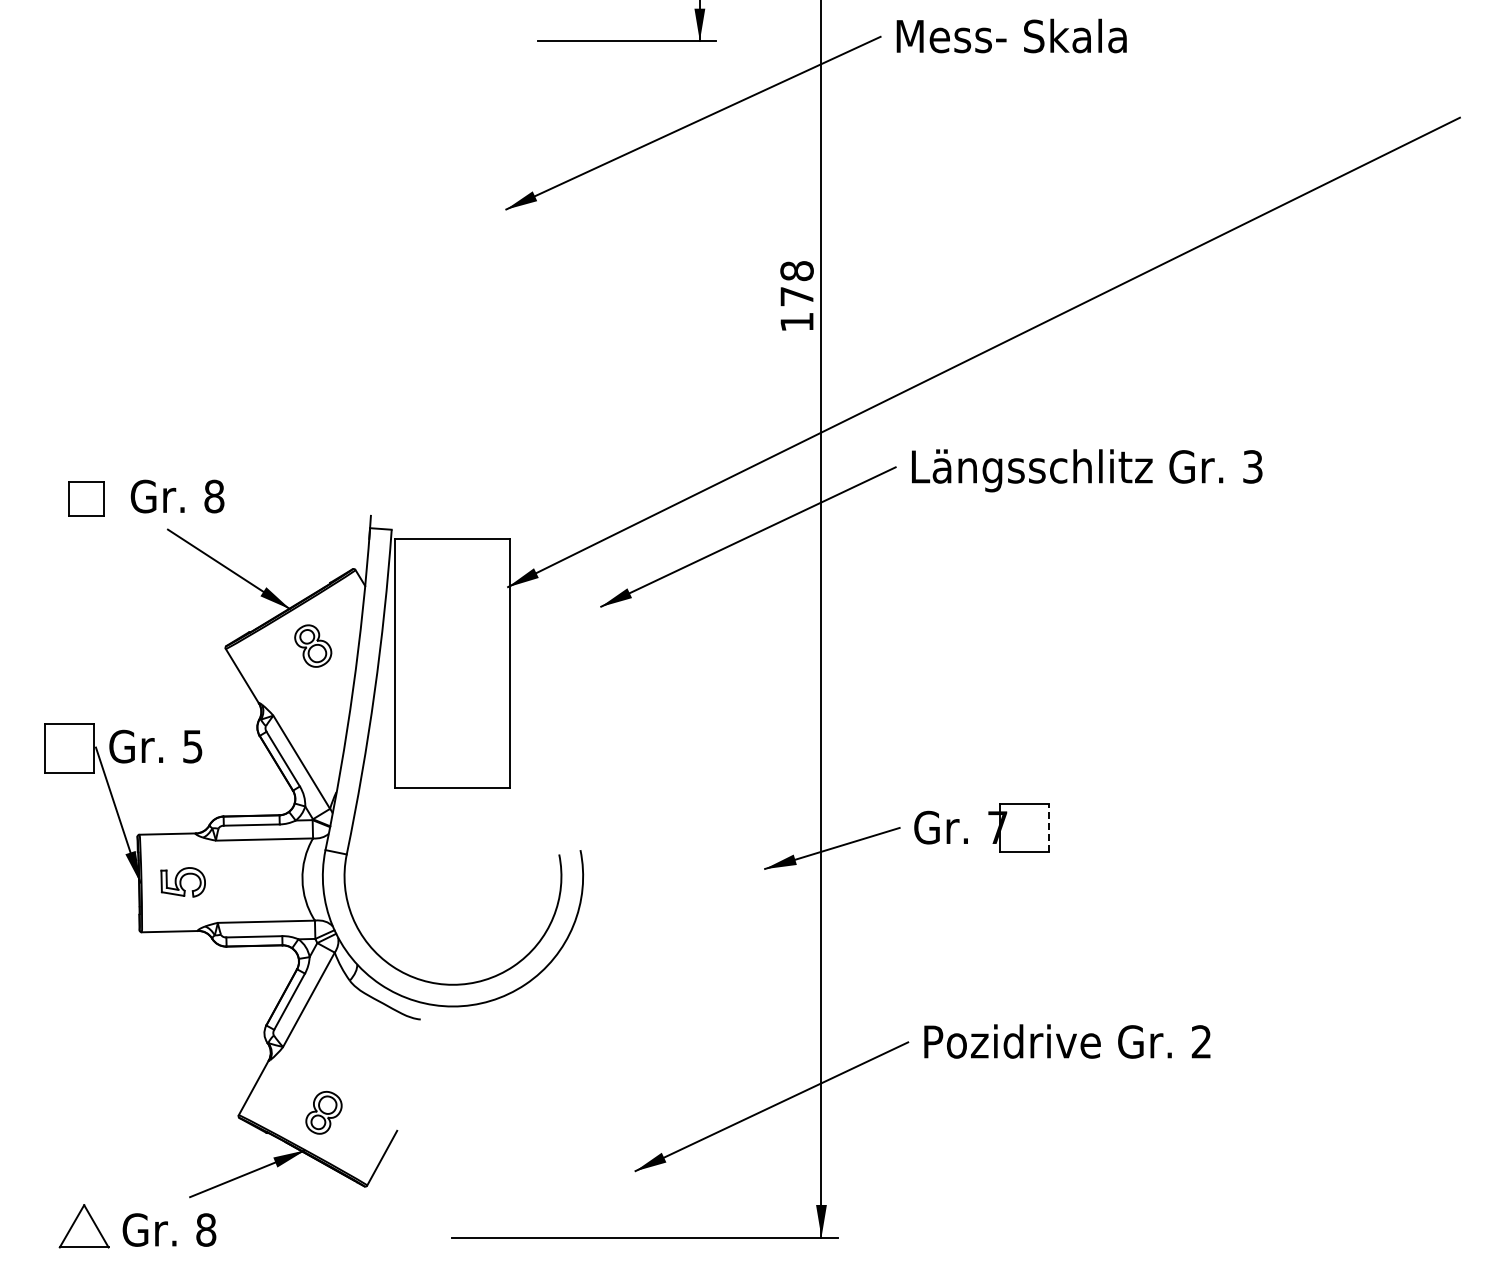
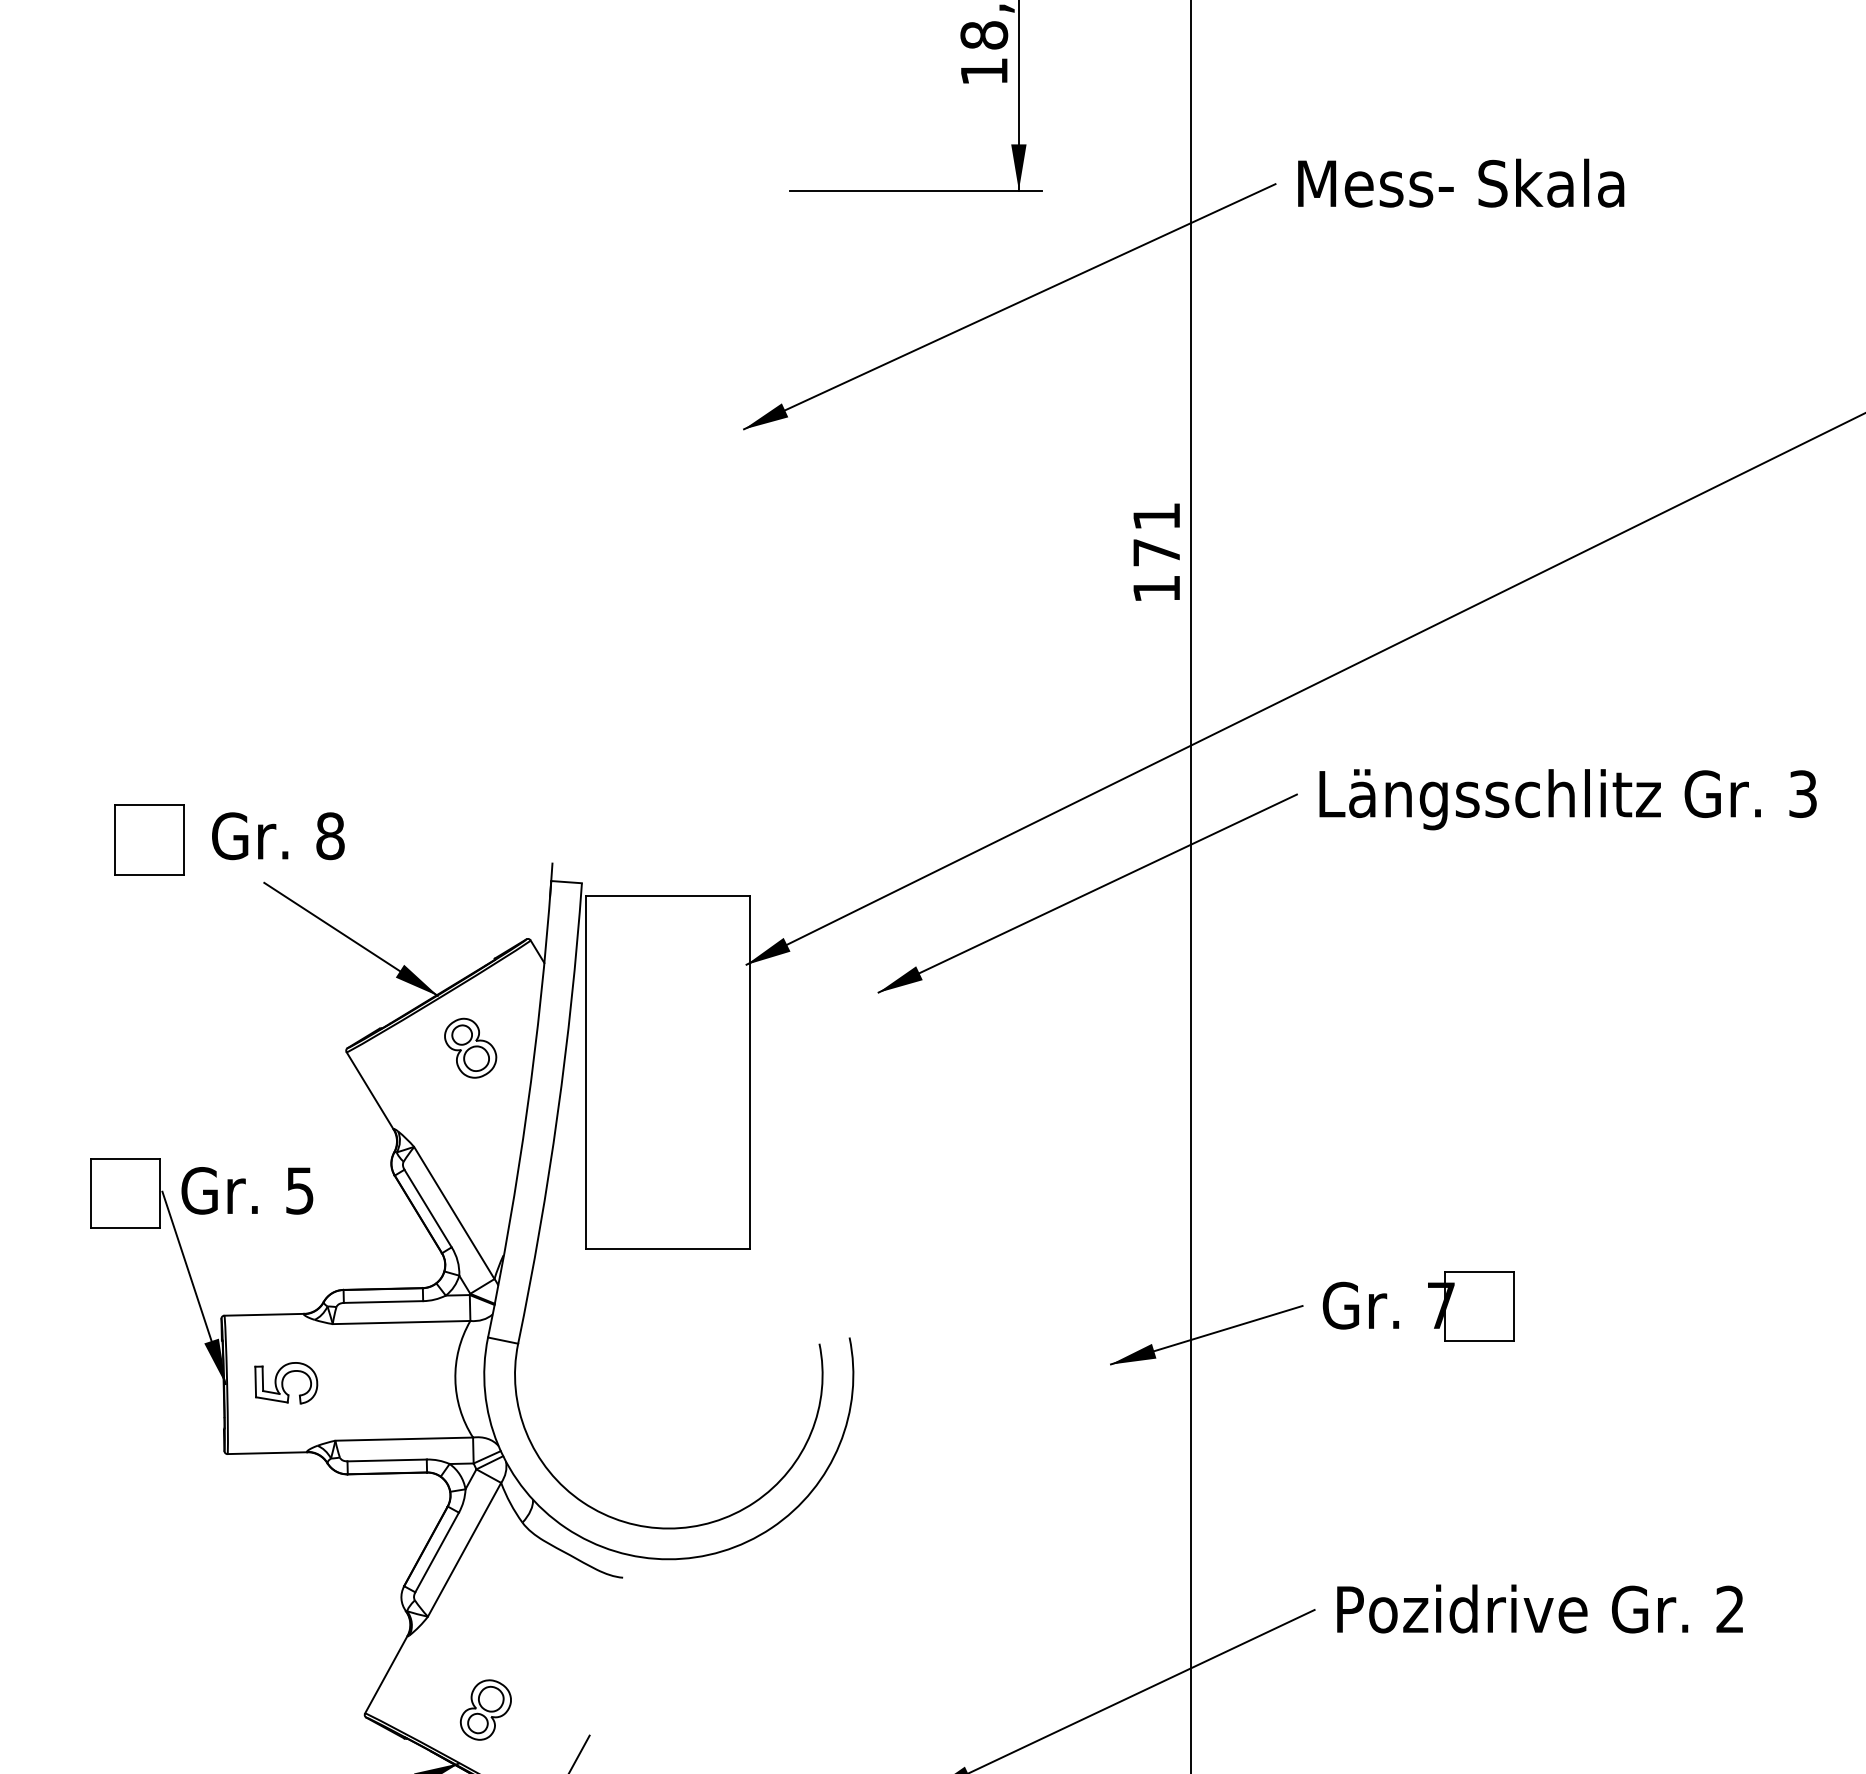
text: (796, 271) -> (1155, 517), 178 -> 171
part: (86, 499) -> (149, 840), size x1.43
line: (1048, 827) -> (1513, 1305), dashed -> solid

